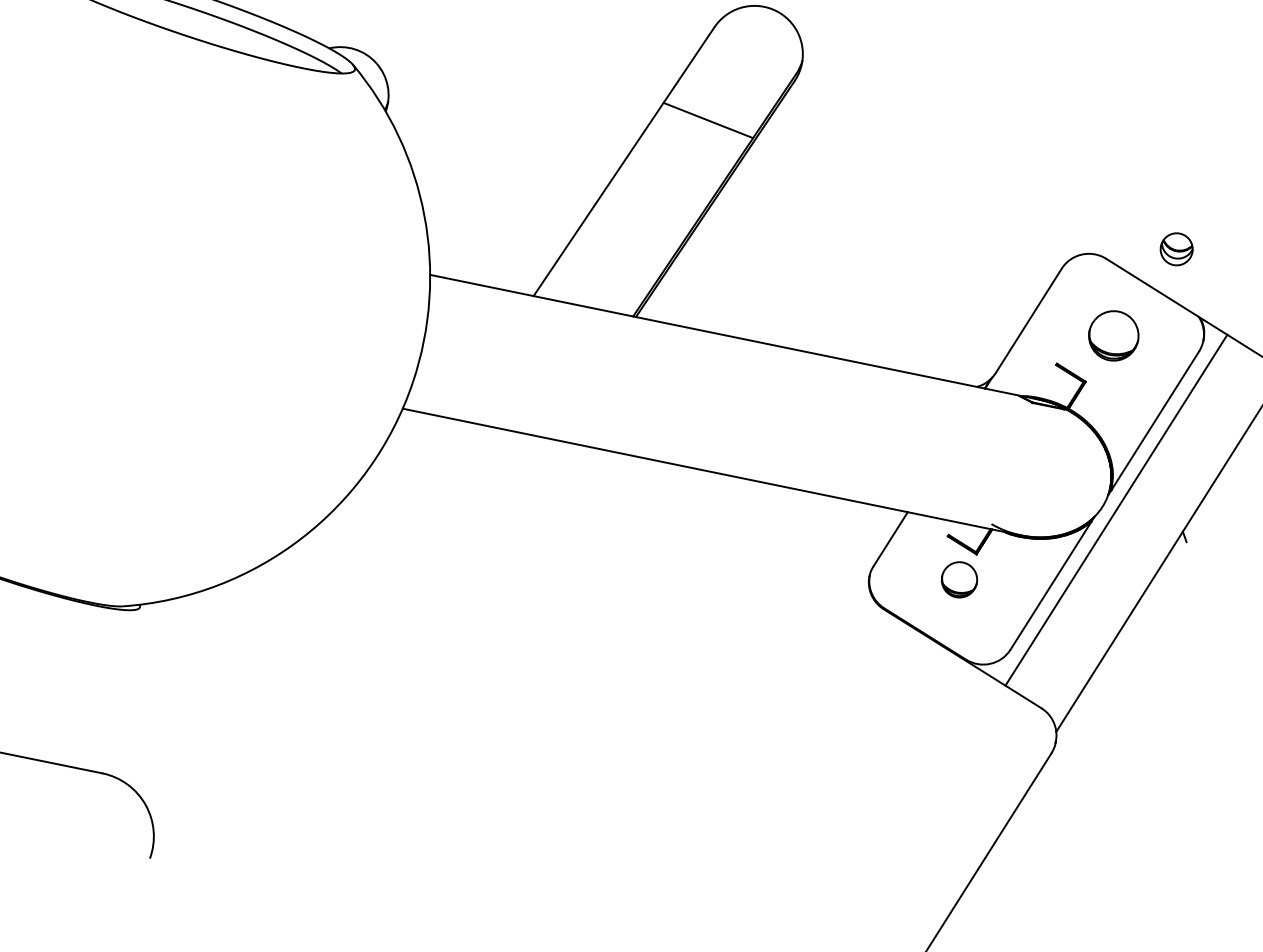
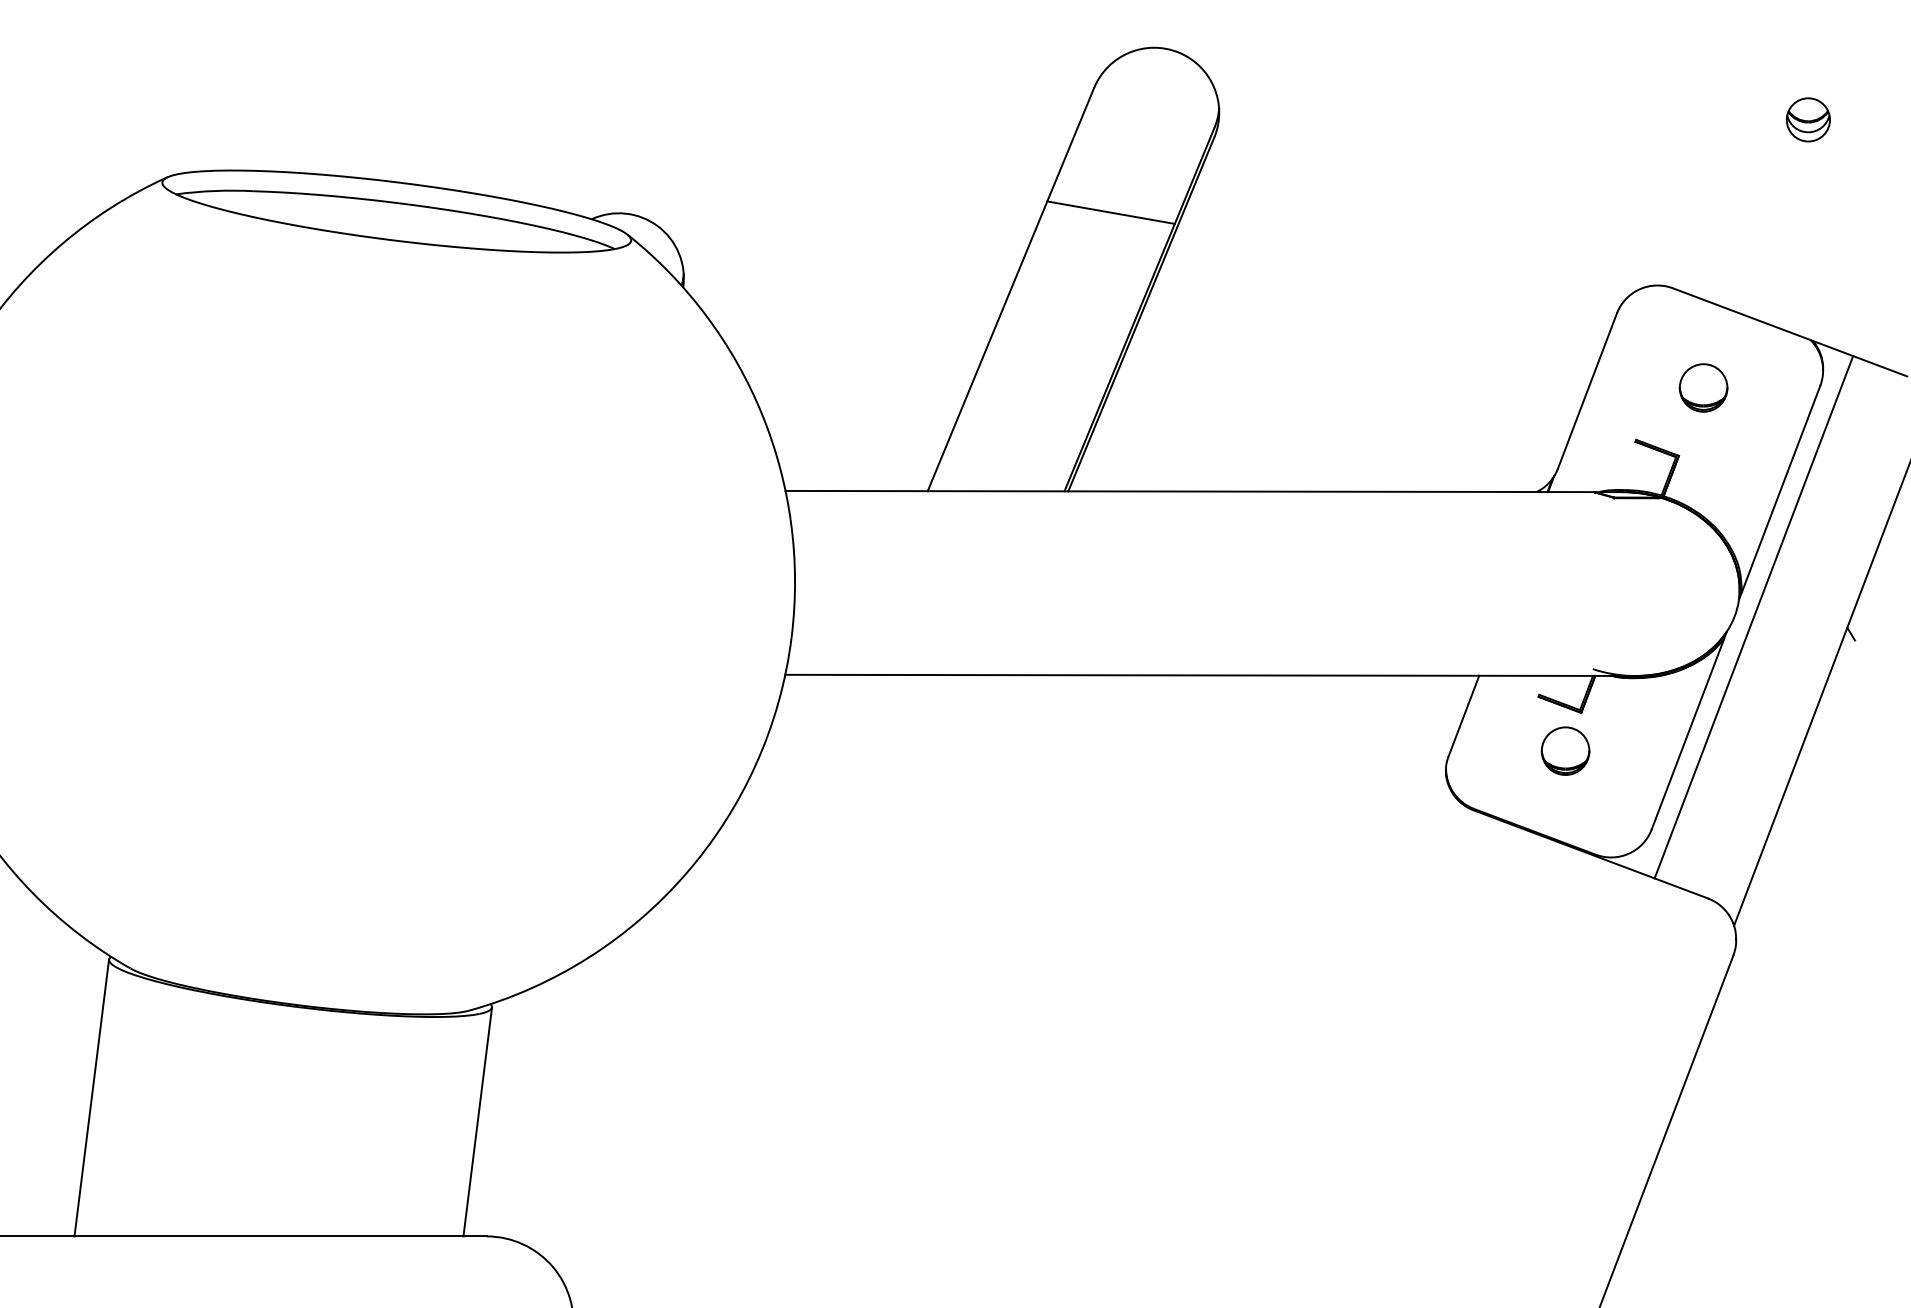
part: (1176, 248) -> (1807, 119), moved
part: (1113, 335) -> (1703, 387), size x0.71
line: (112, 688) -> (477, 1121), added

